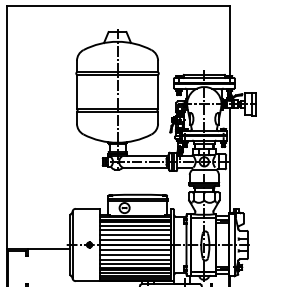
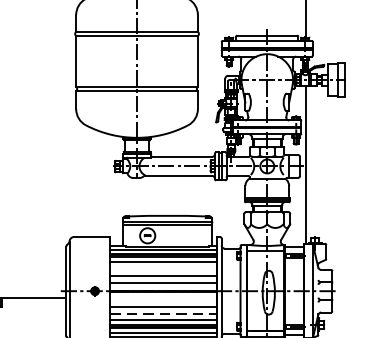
line: (134, 230) -> (162, 269), removed
line: (134, 250) -> (162, 299), removed
line: (135, 259) -> (164, 312), solid -> dashed

